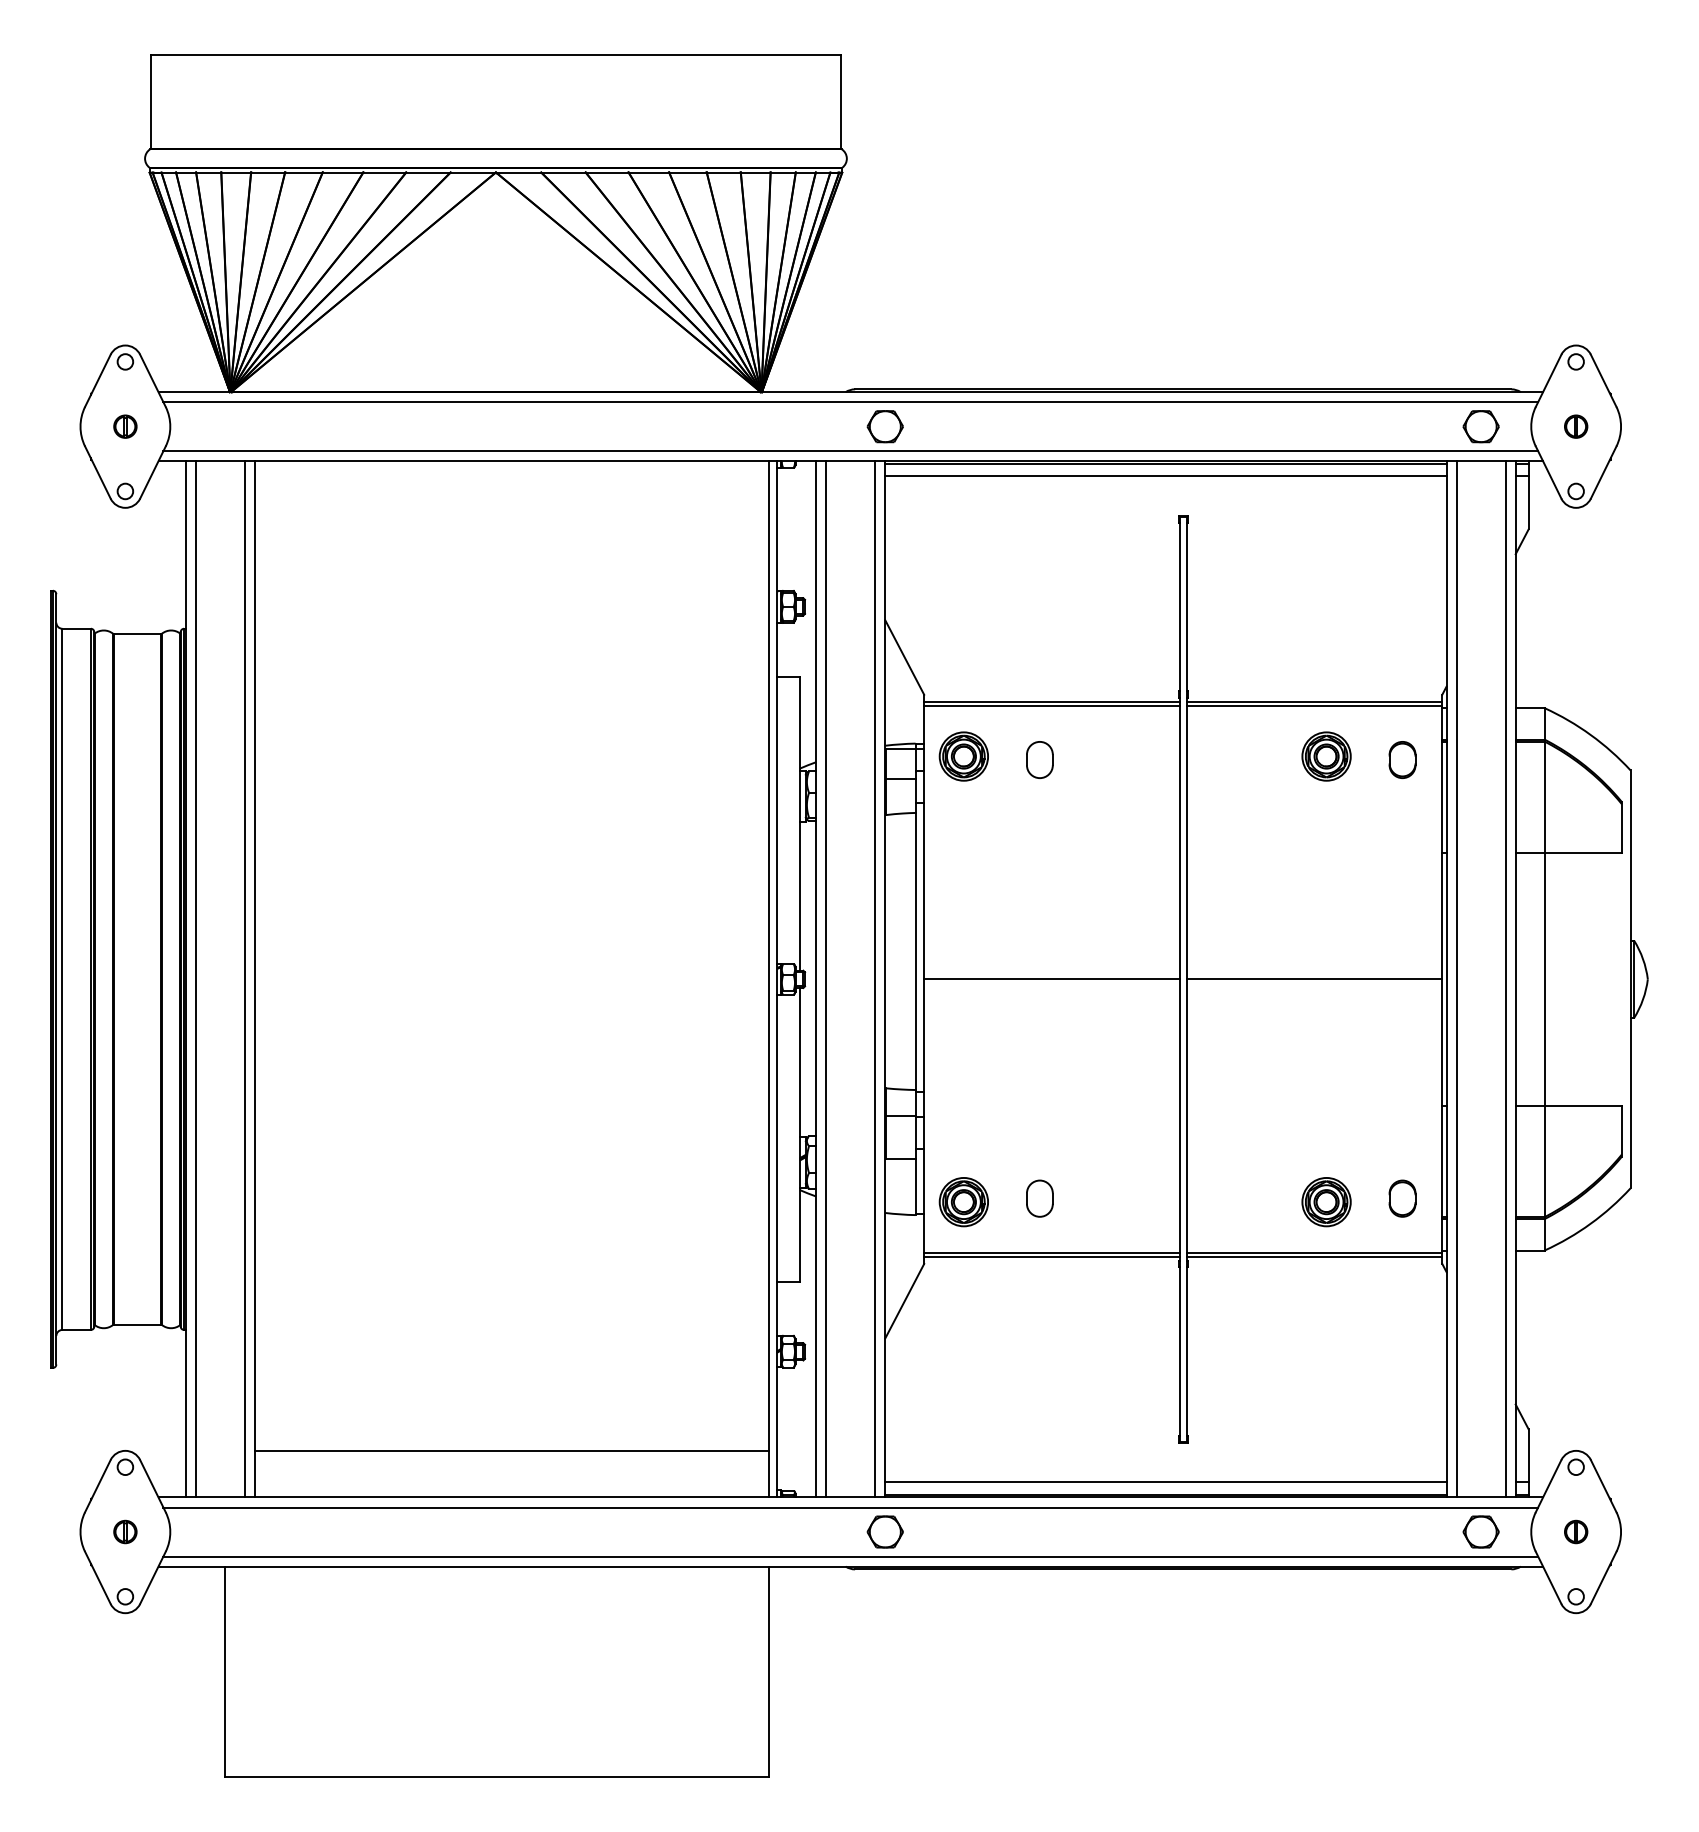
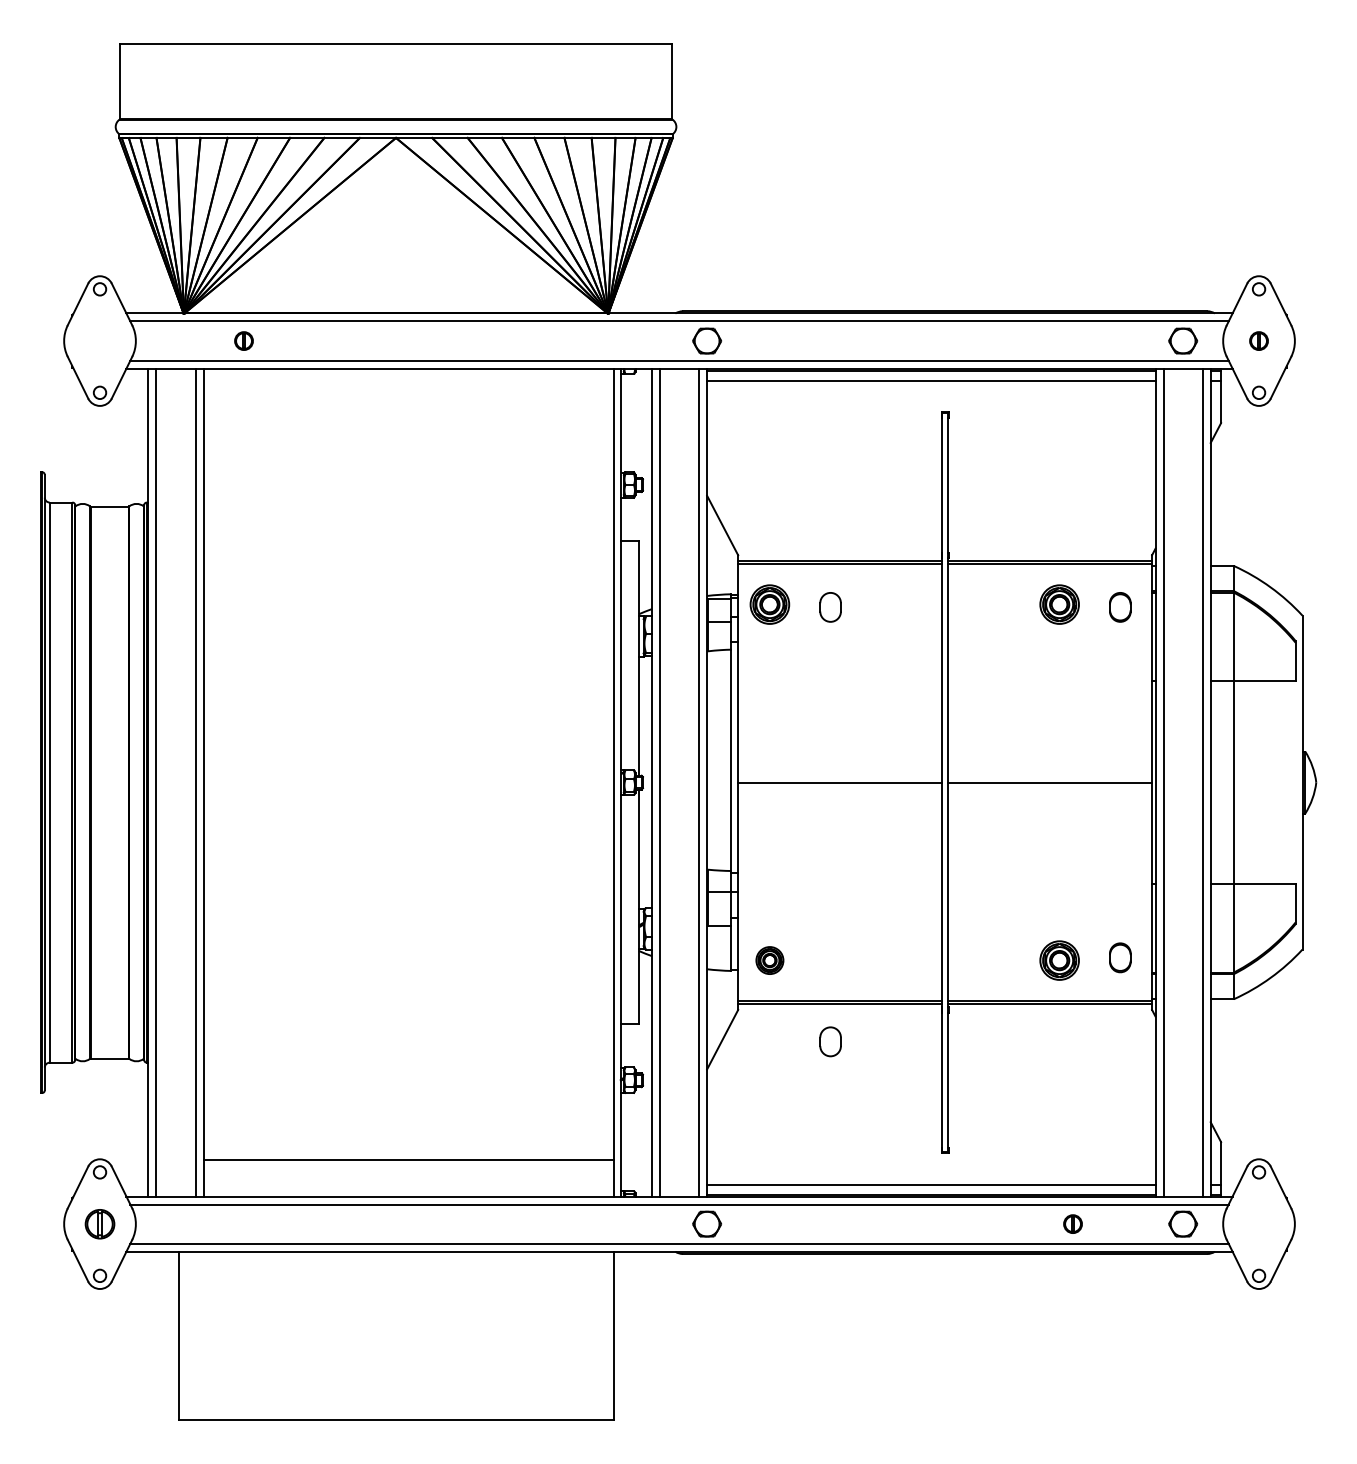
part: (124, 425) -> (243, 340), moved
part: (1039, 1198) -> (830, 1041), moved
part: (963, 1202) -> (769, 960), size x0.7
part: (124, 1531) -> (99, 1223), size x1.6
part: (1575, 1531) -> (1072, 1223), moved

